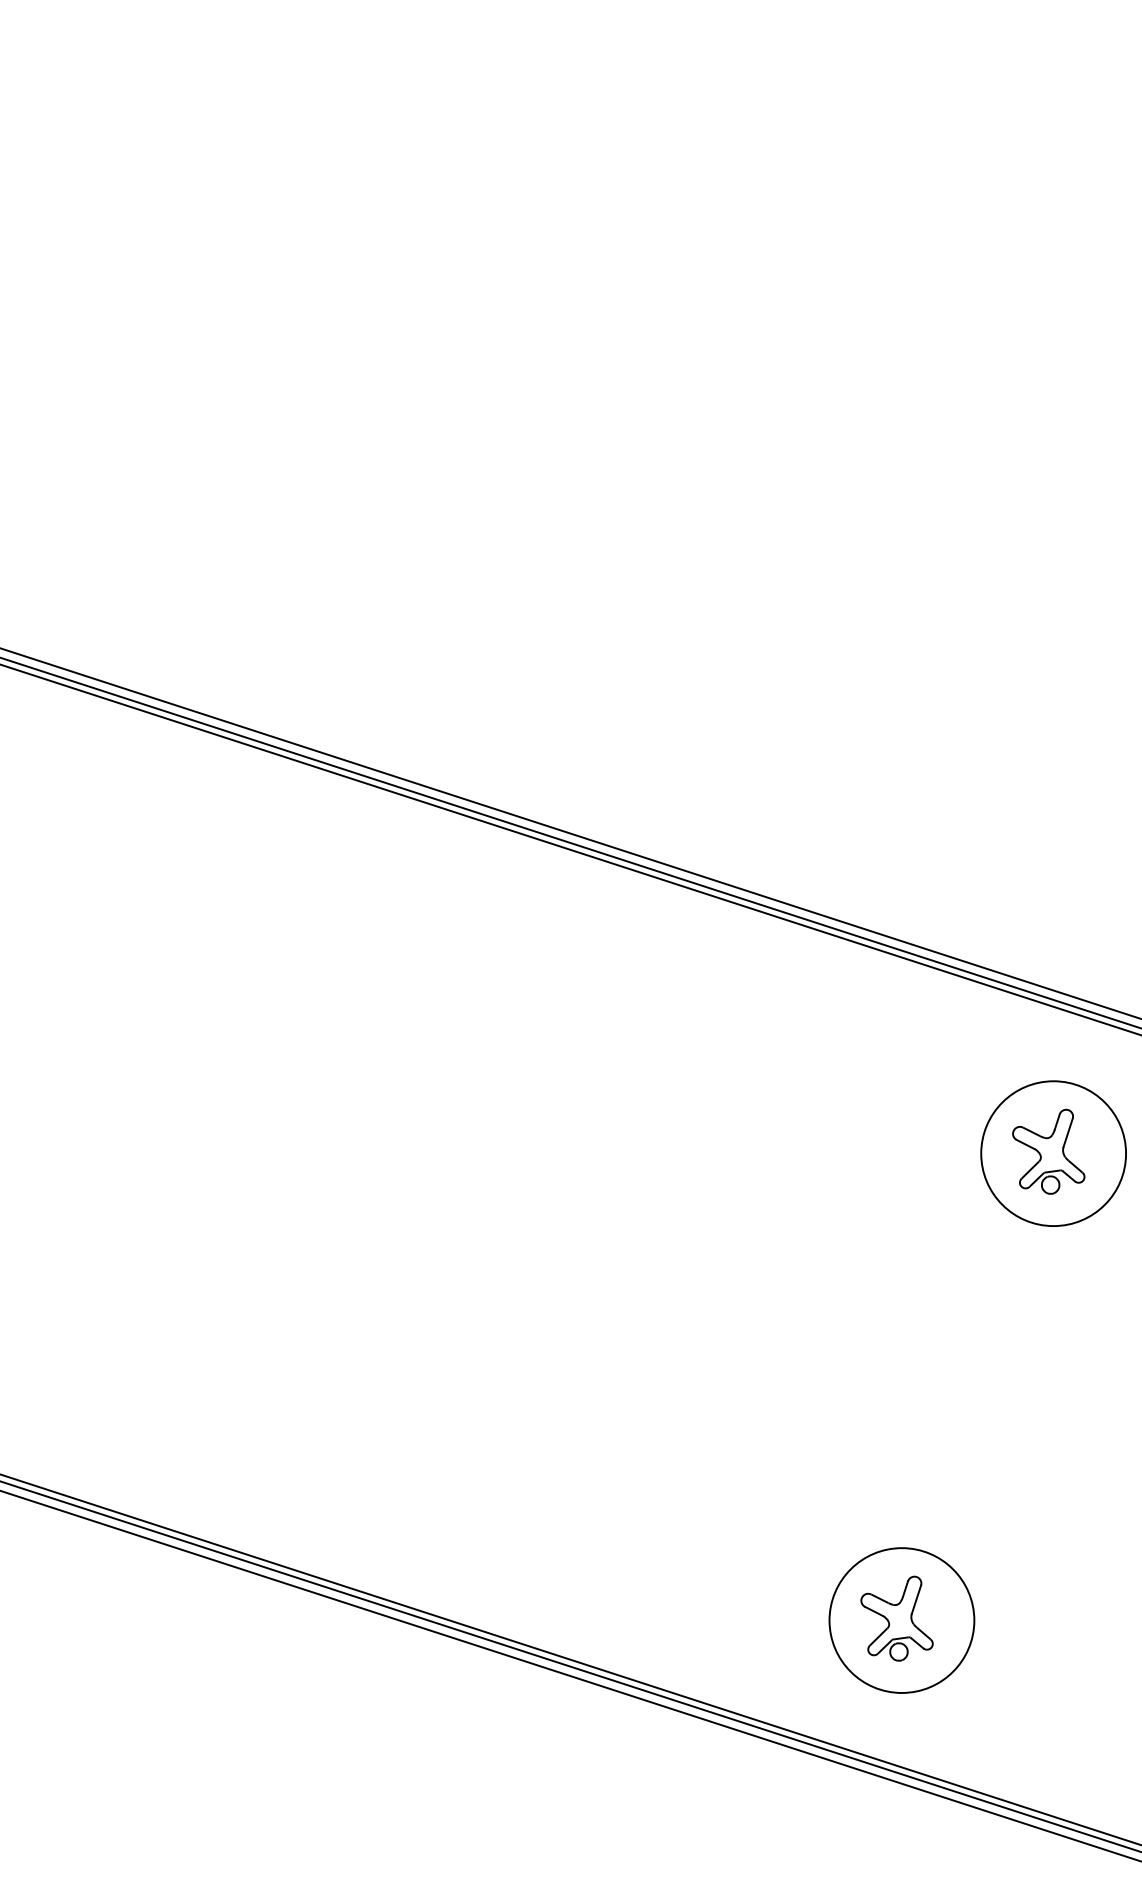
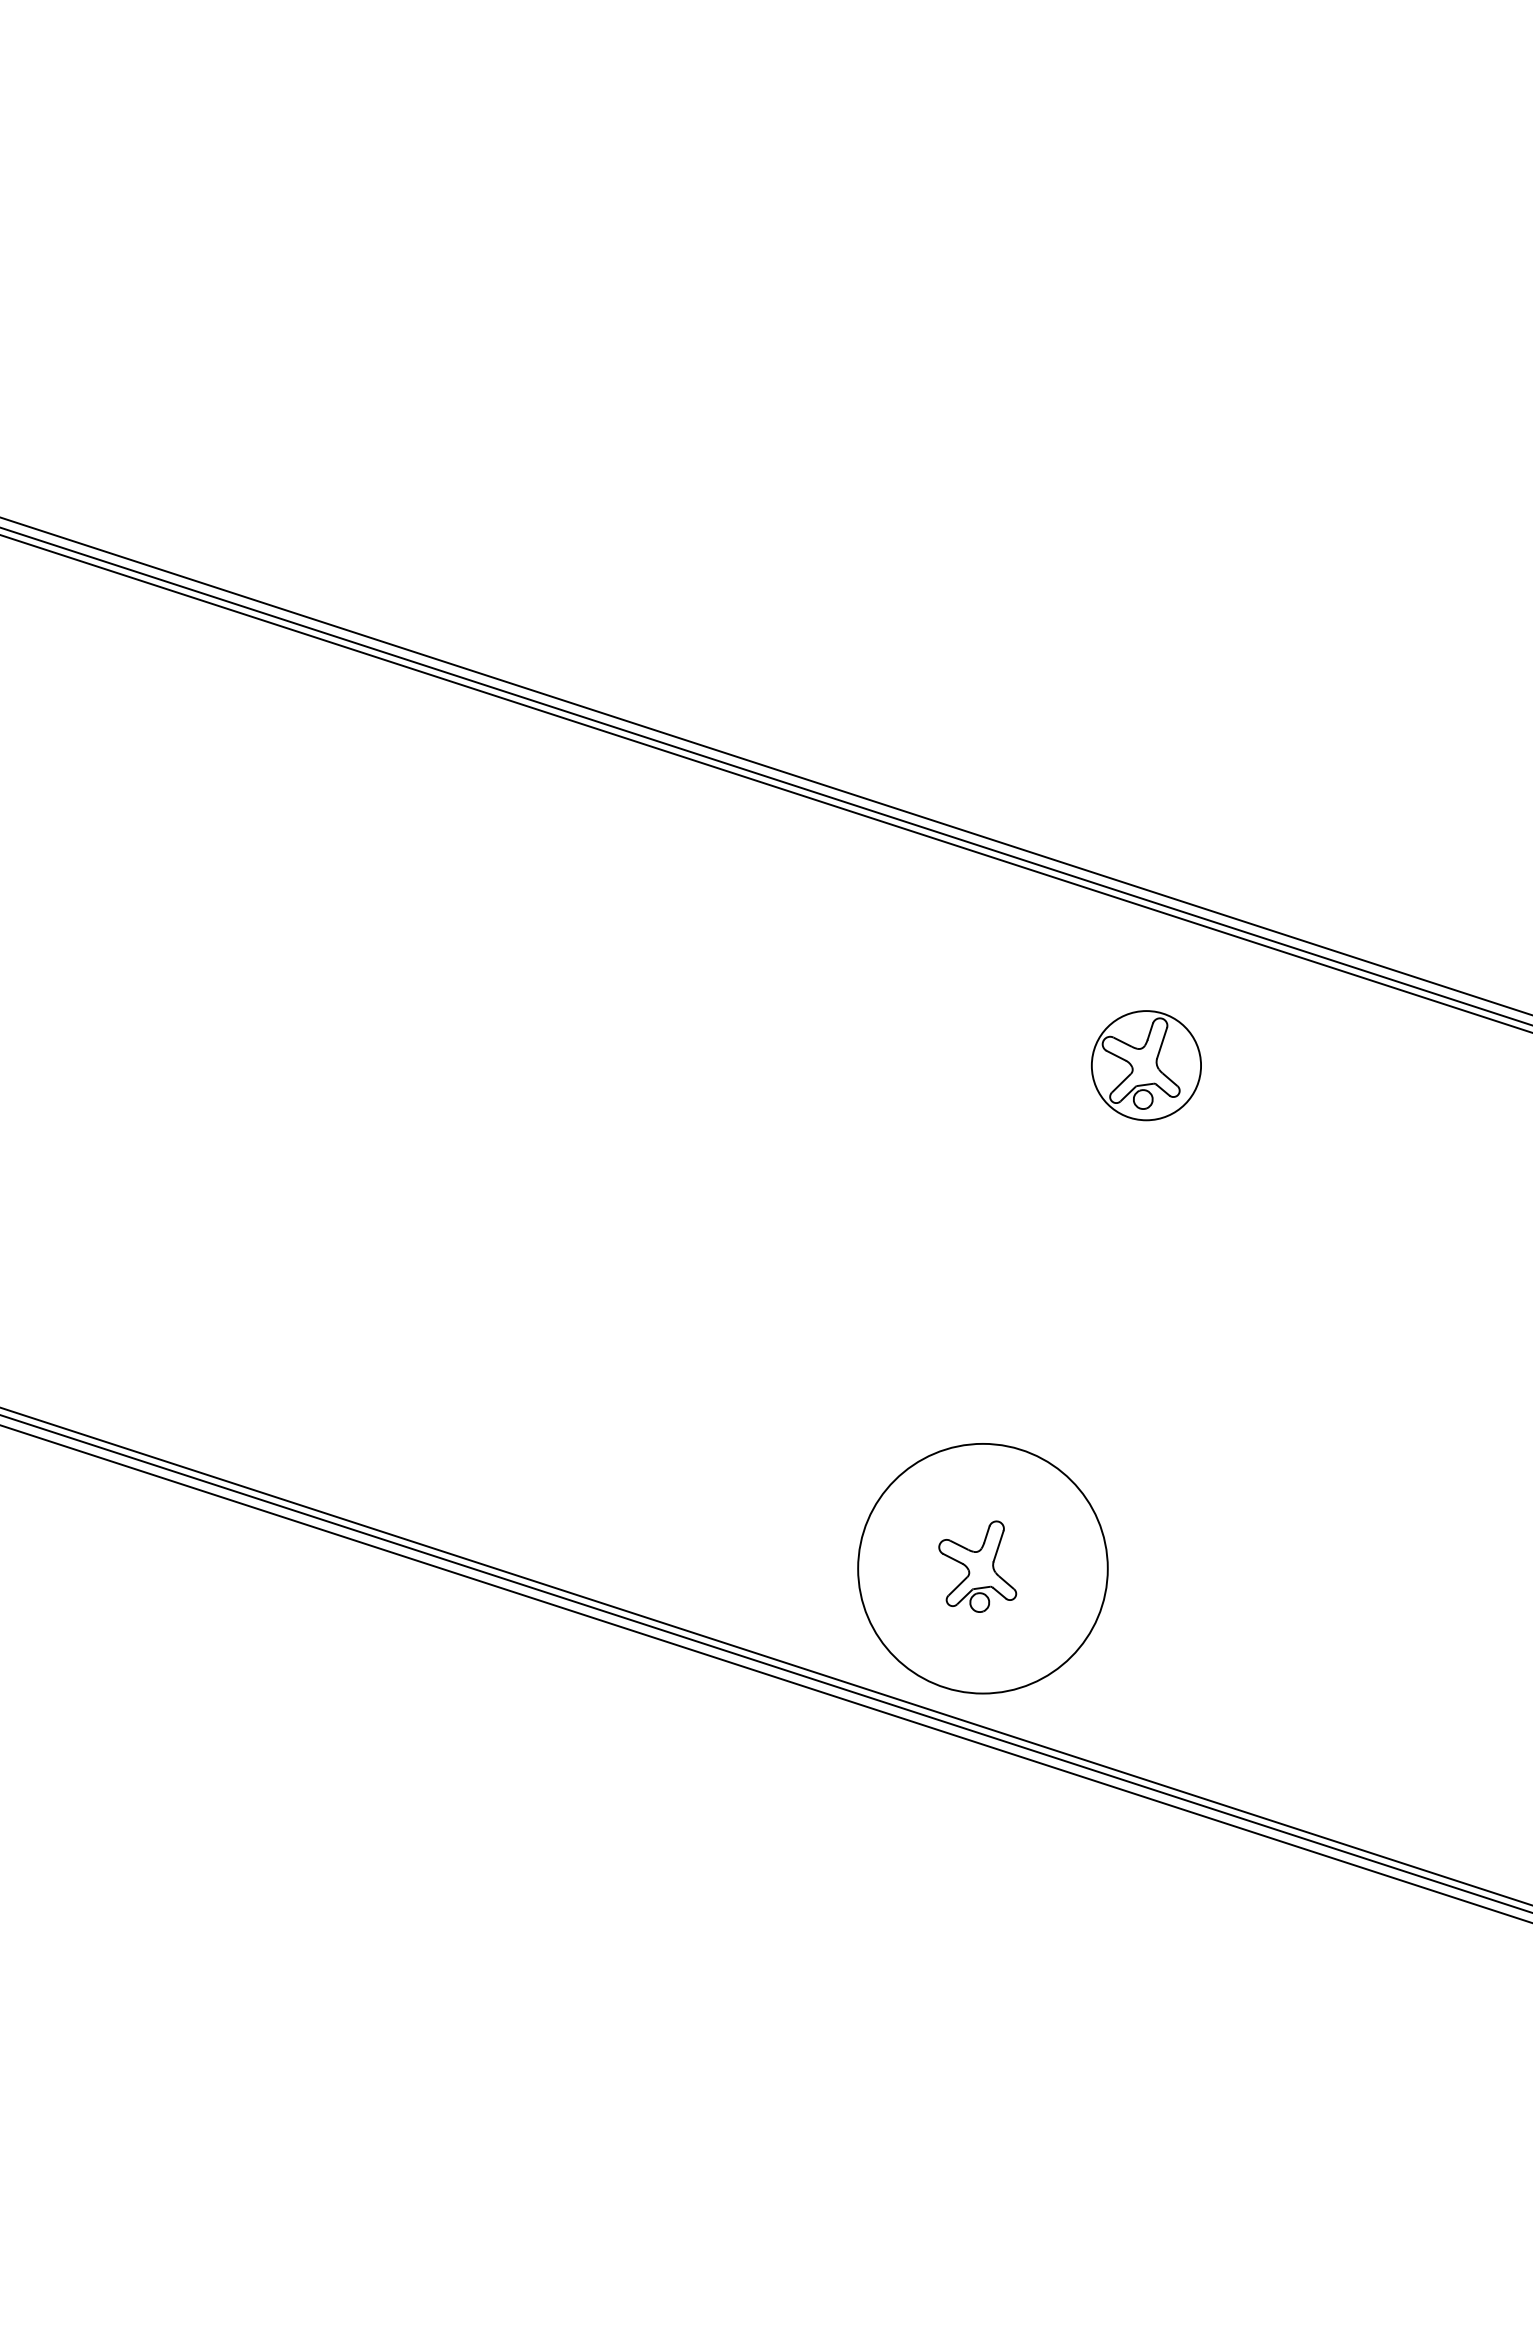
circle: (1053, 1153) -> (1146, 1065), size x0.7
circle: (901, 1620) -> (982, 1568), size x1.6

